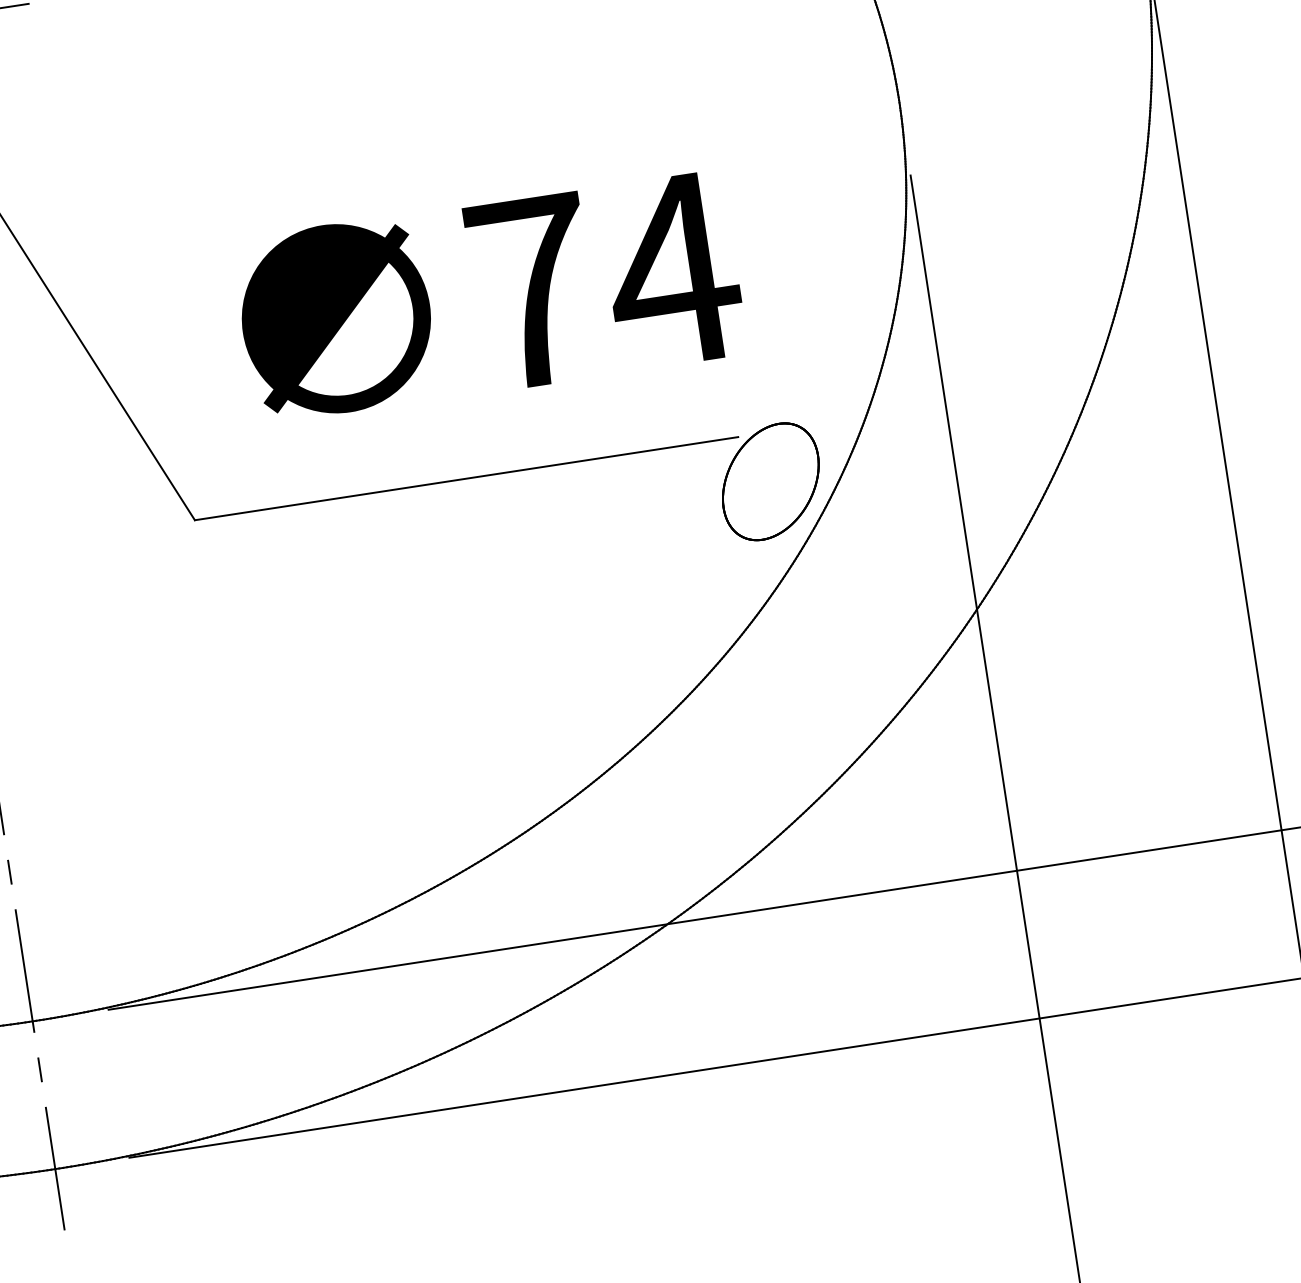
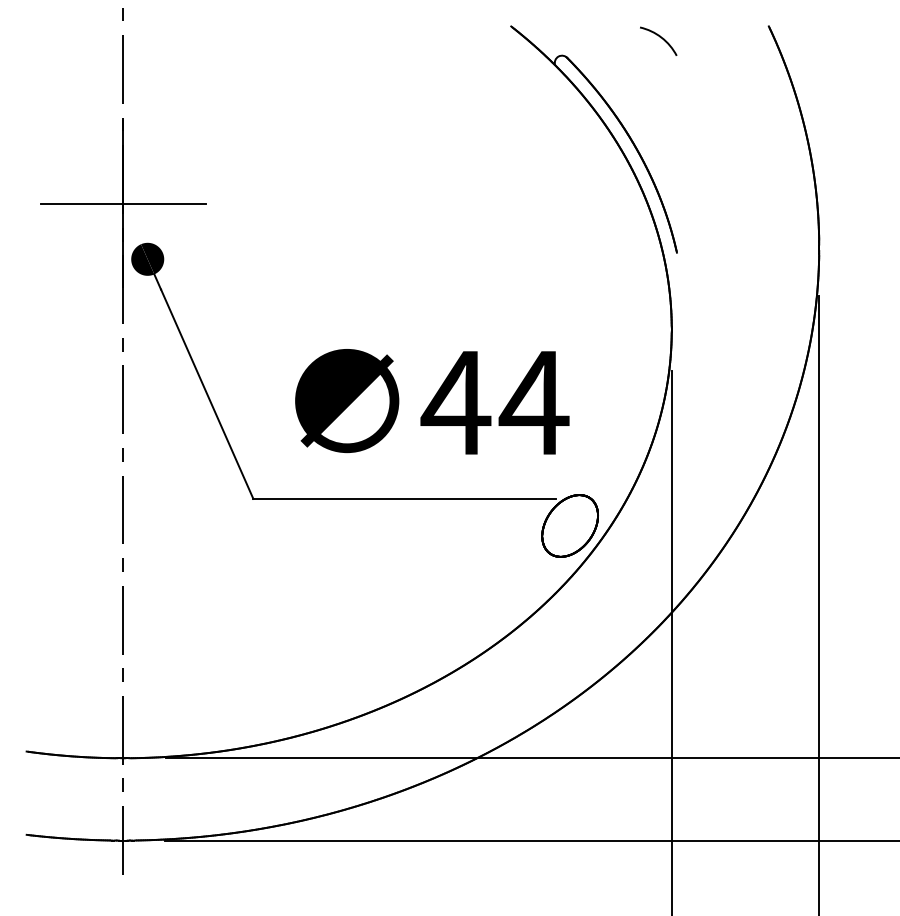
text: (531, 291) -> (455, 402), 74 -> 44

